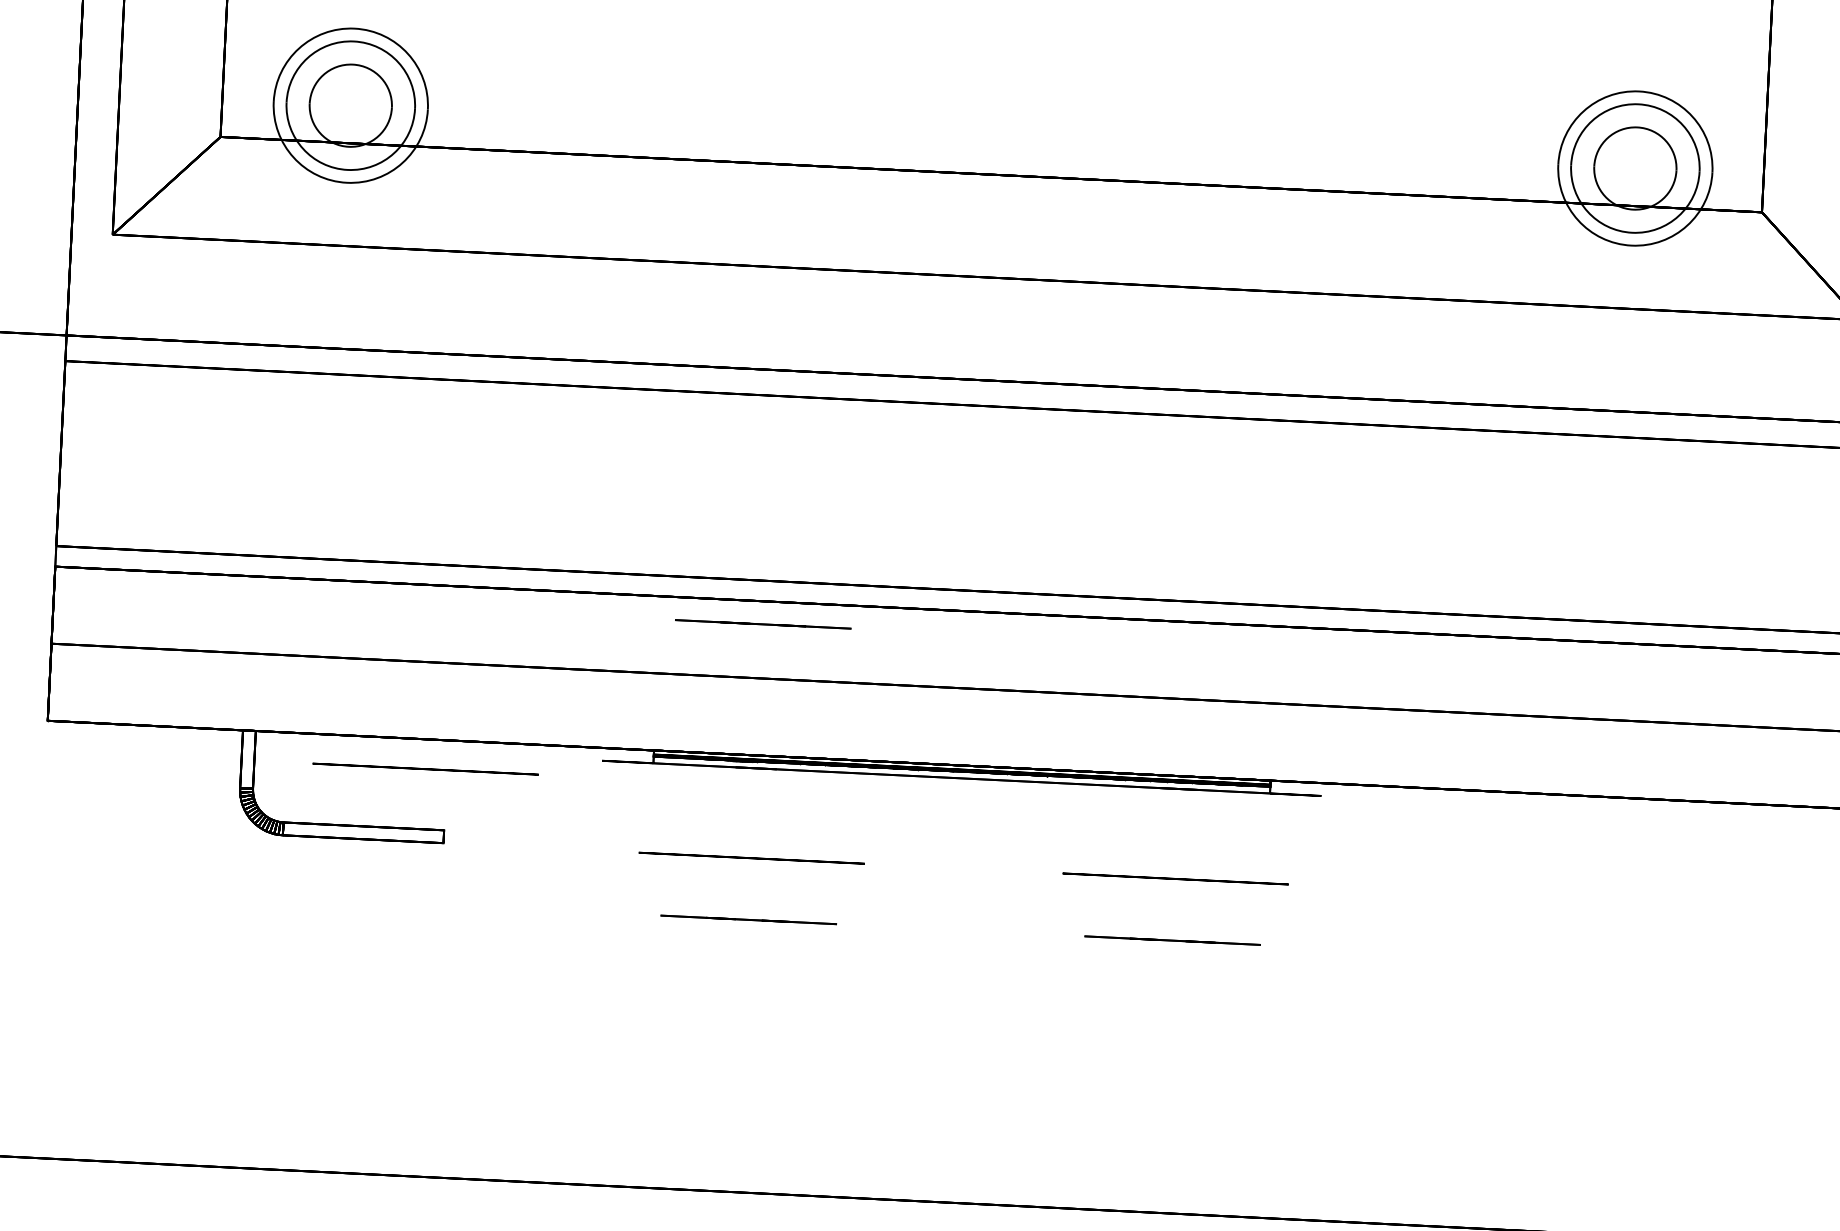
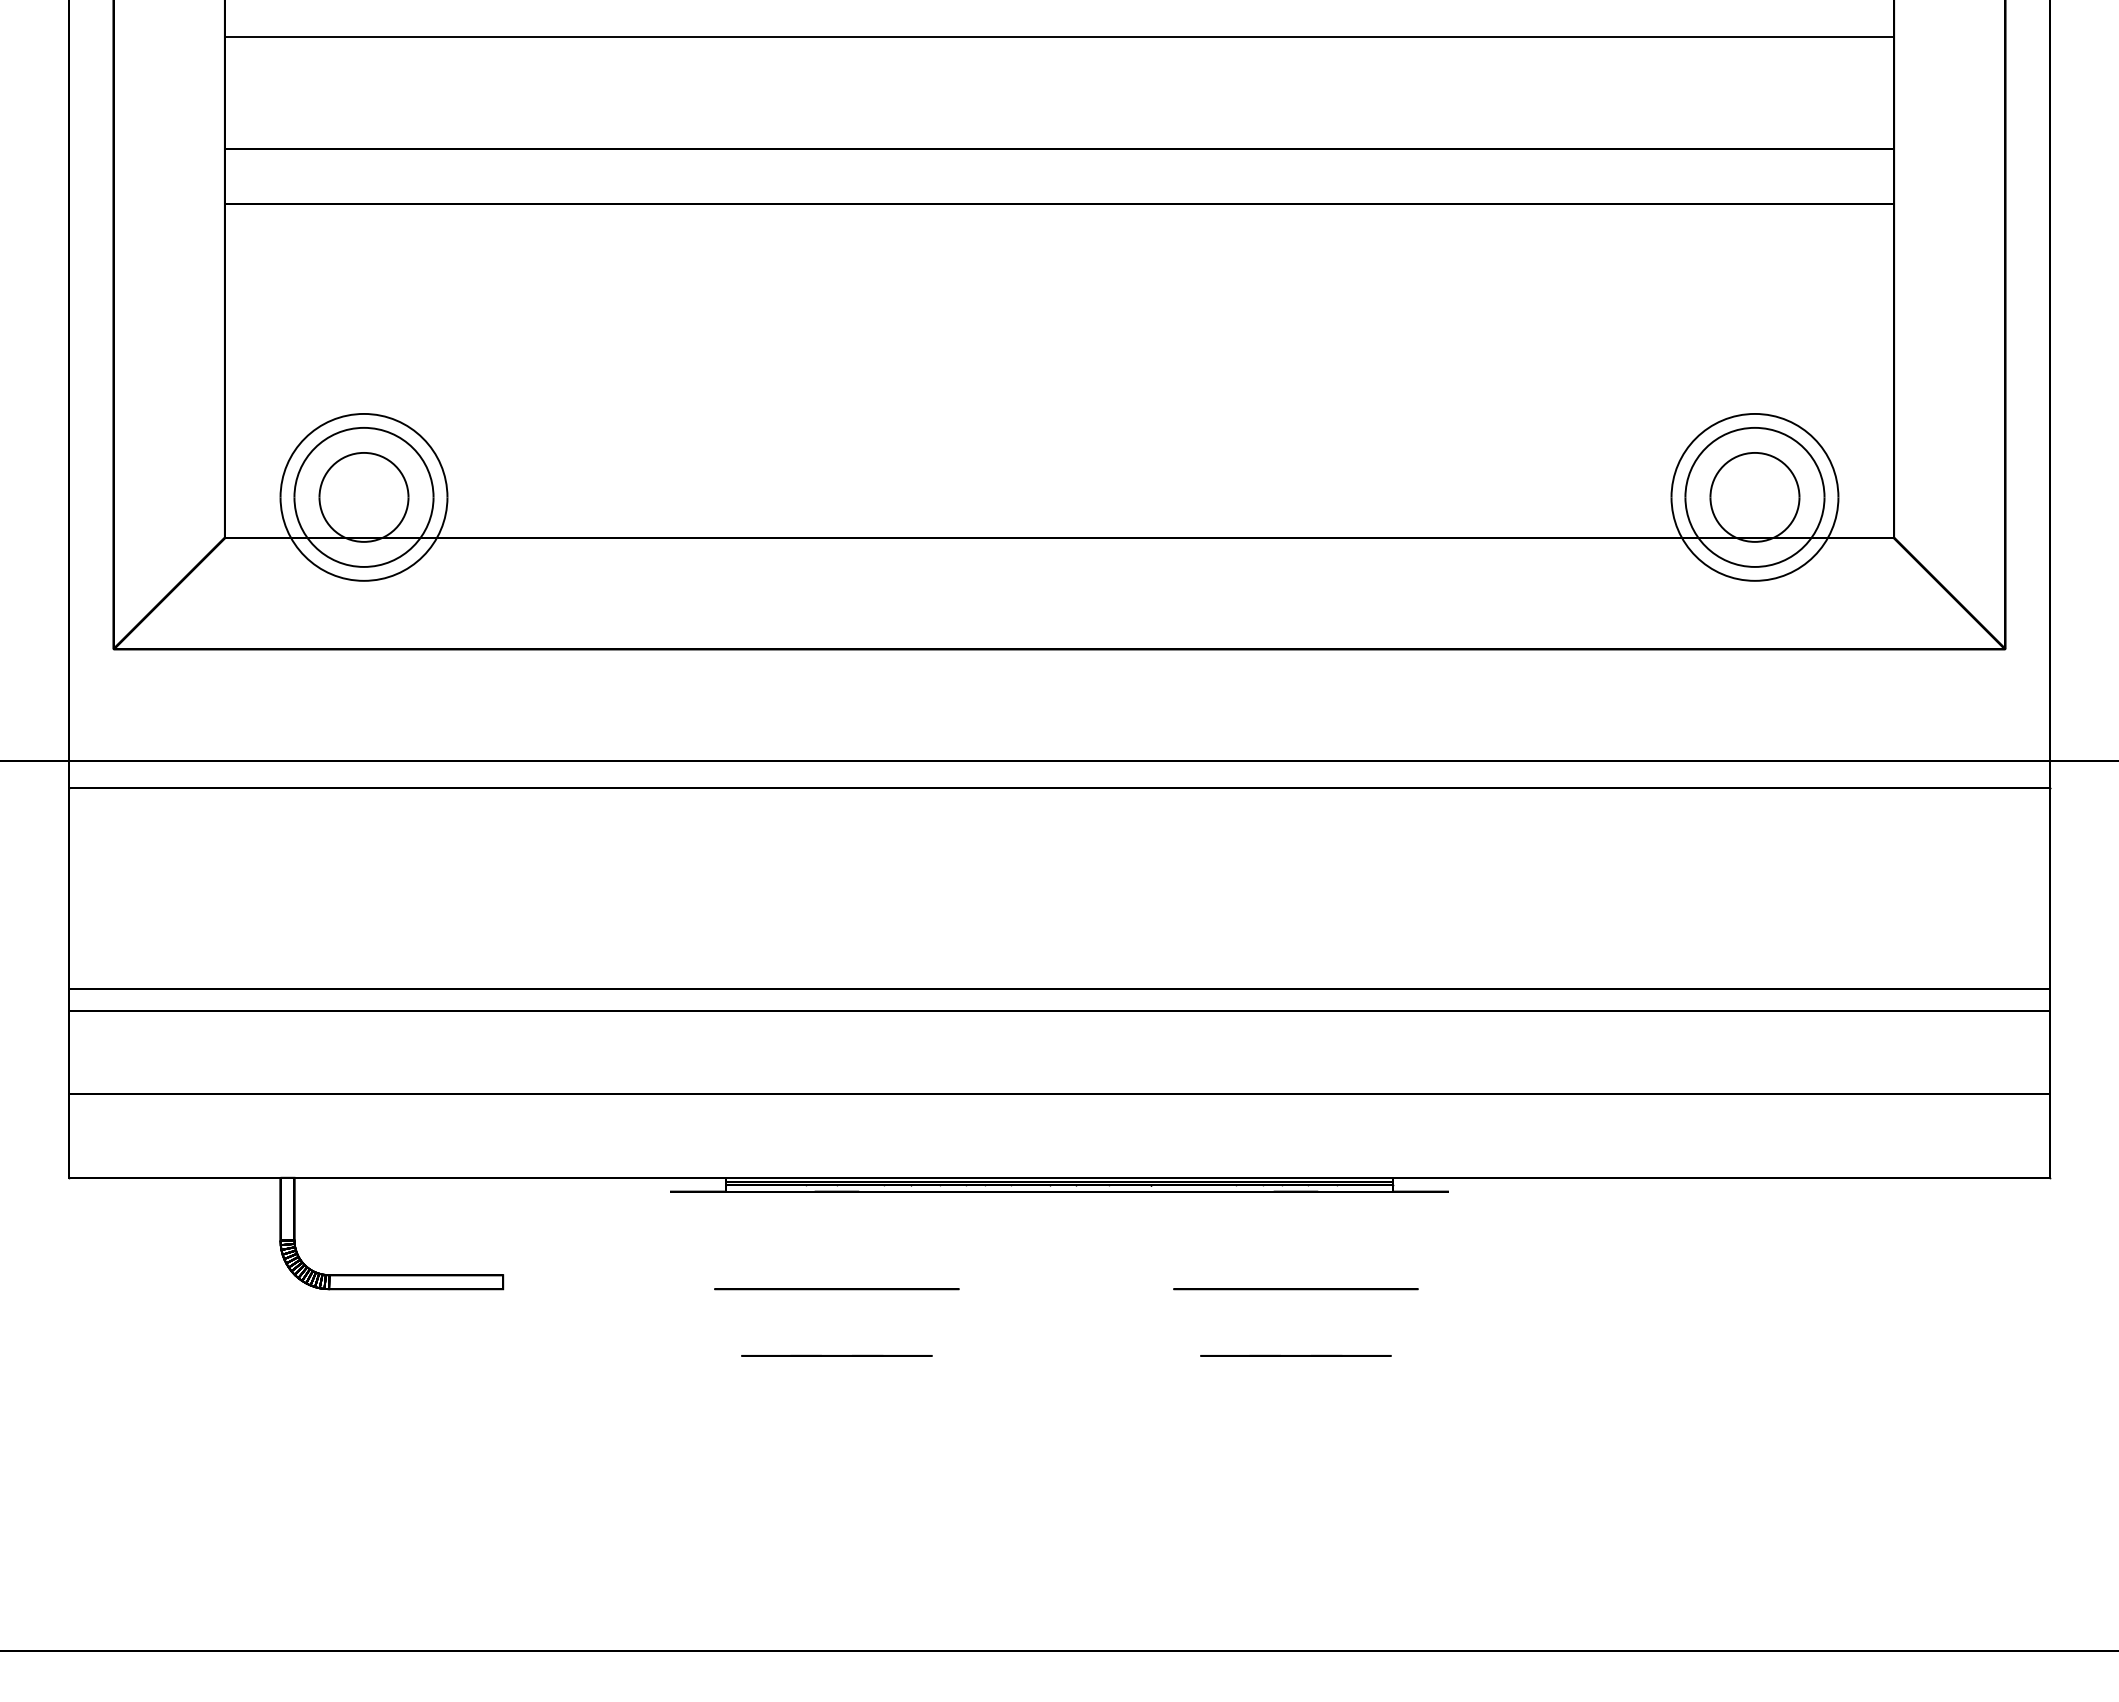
line: (762, 623) -> (836, 1035), removed
circle: (425, 769) -> (479, 1210), removed

